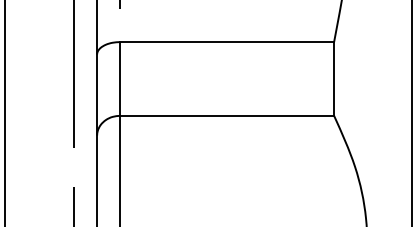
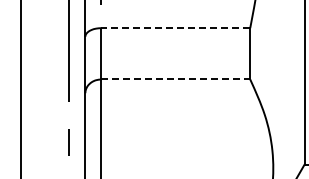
line: (226, 42) -> (175, 28), solid -> dashed
line: (228, 115) -> (176, 79), solid -> dashed

